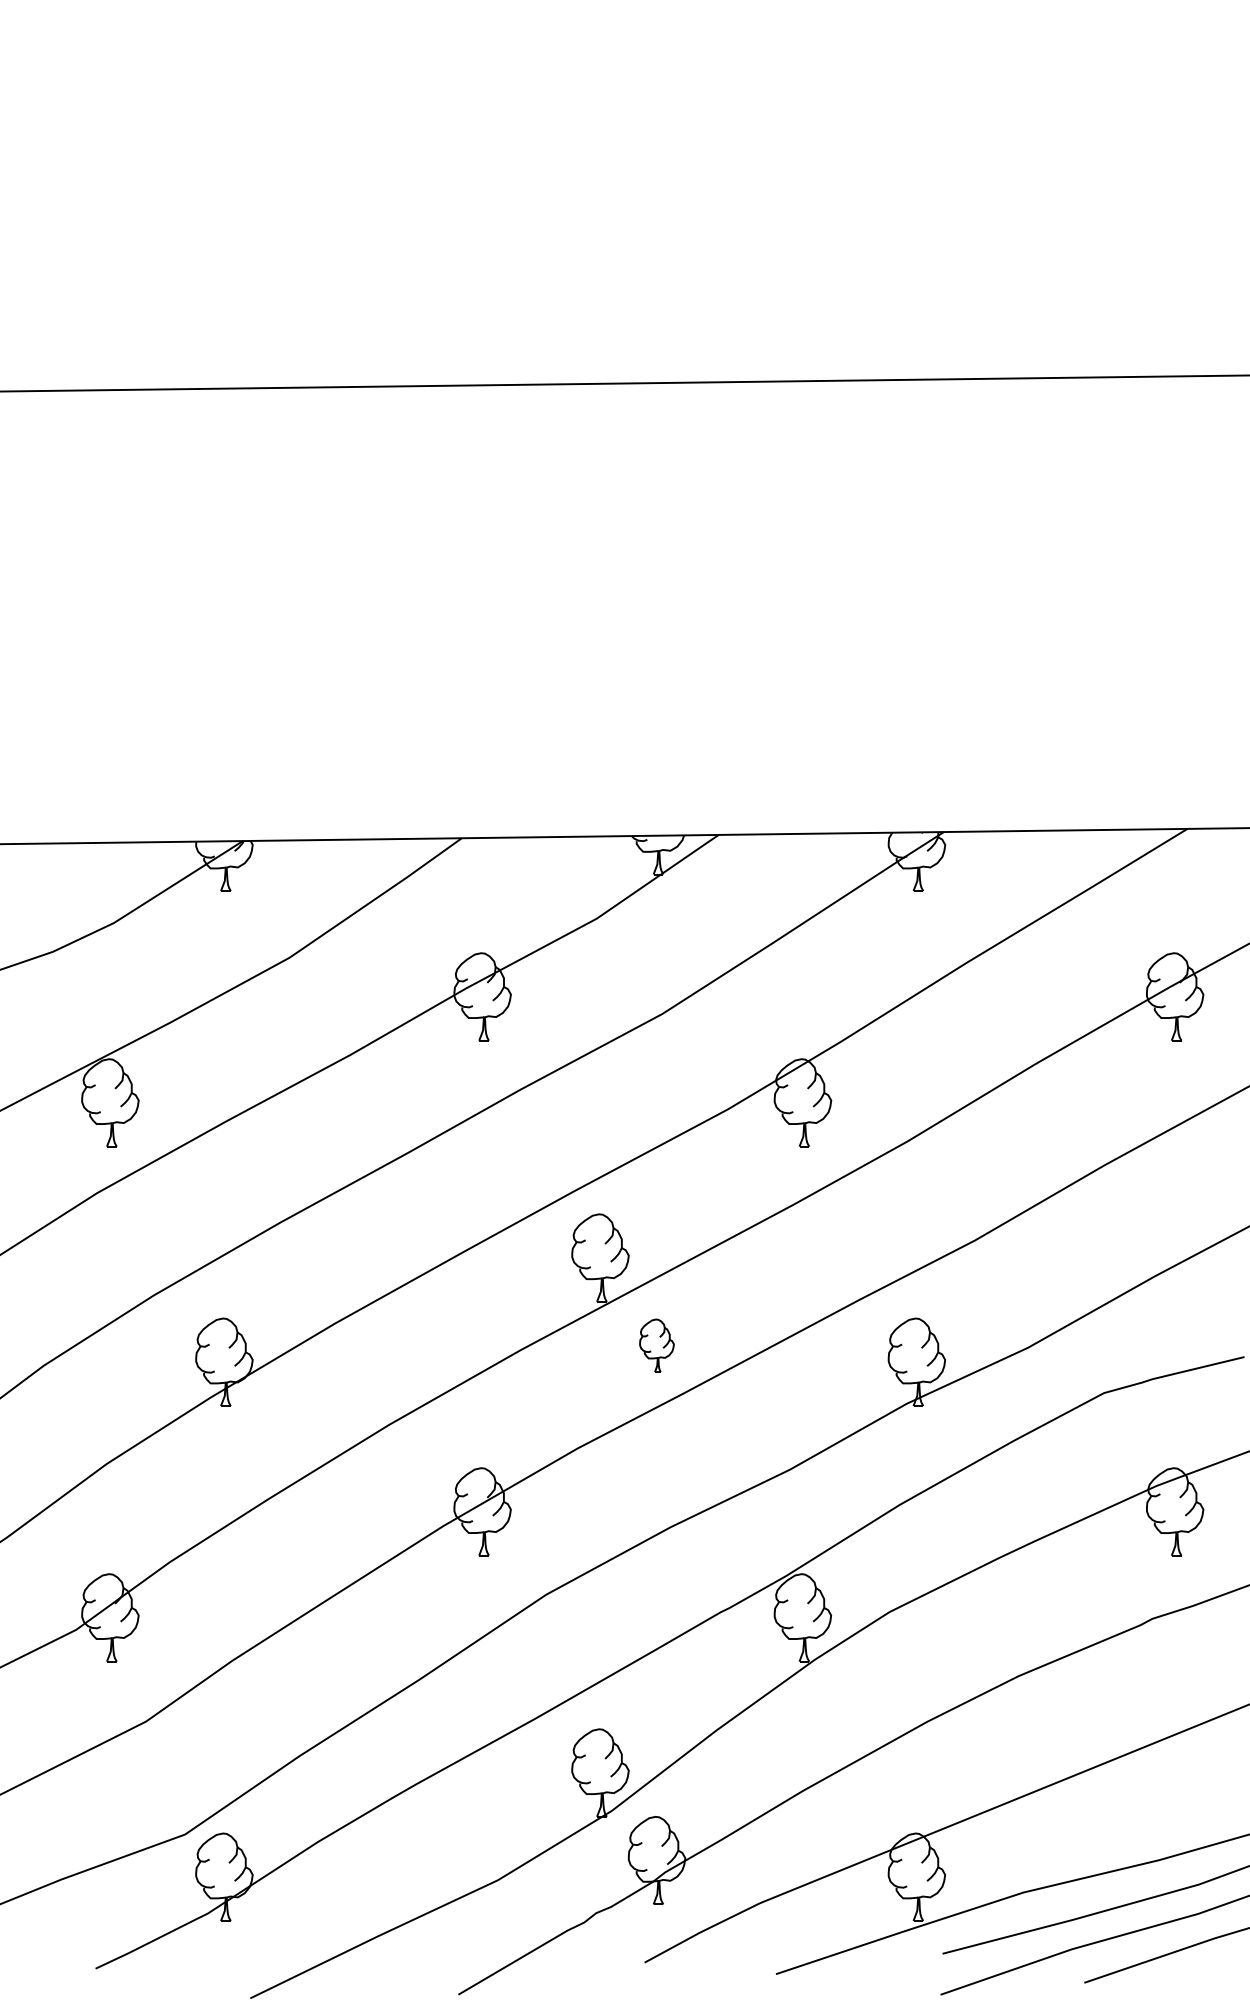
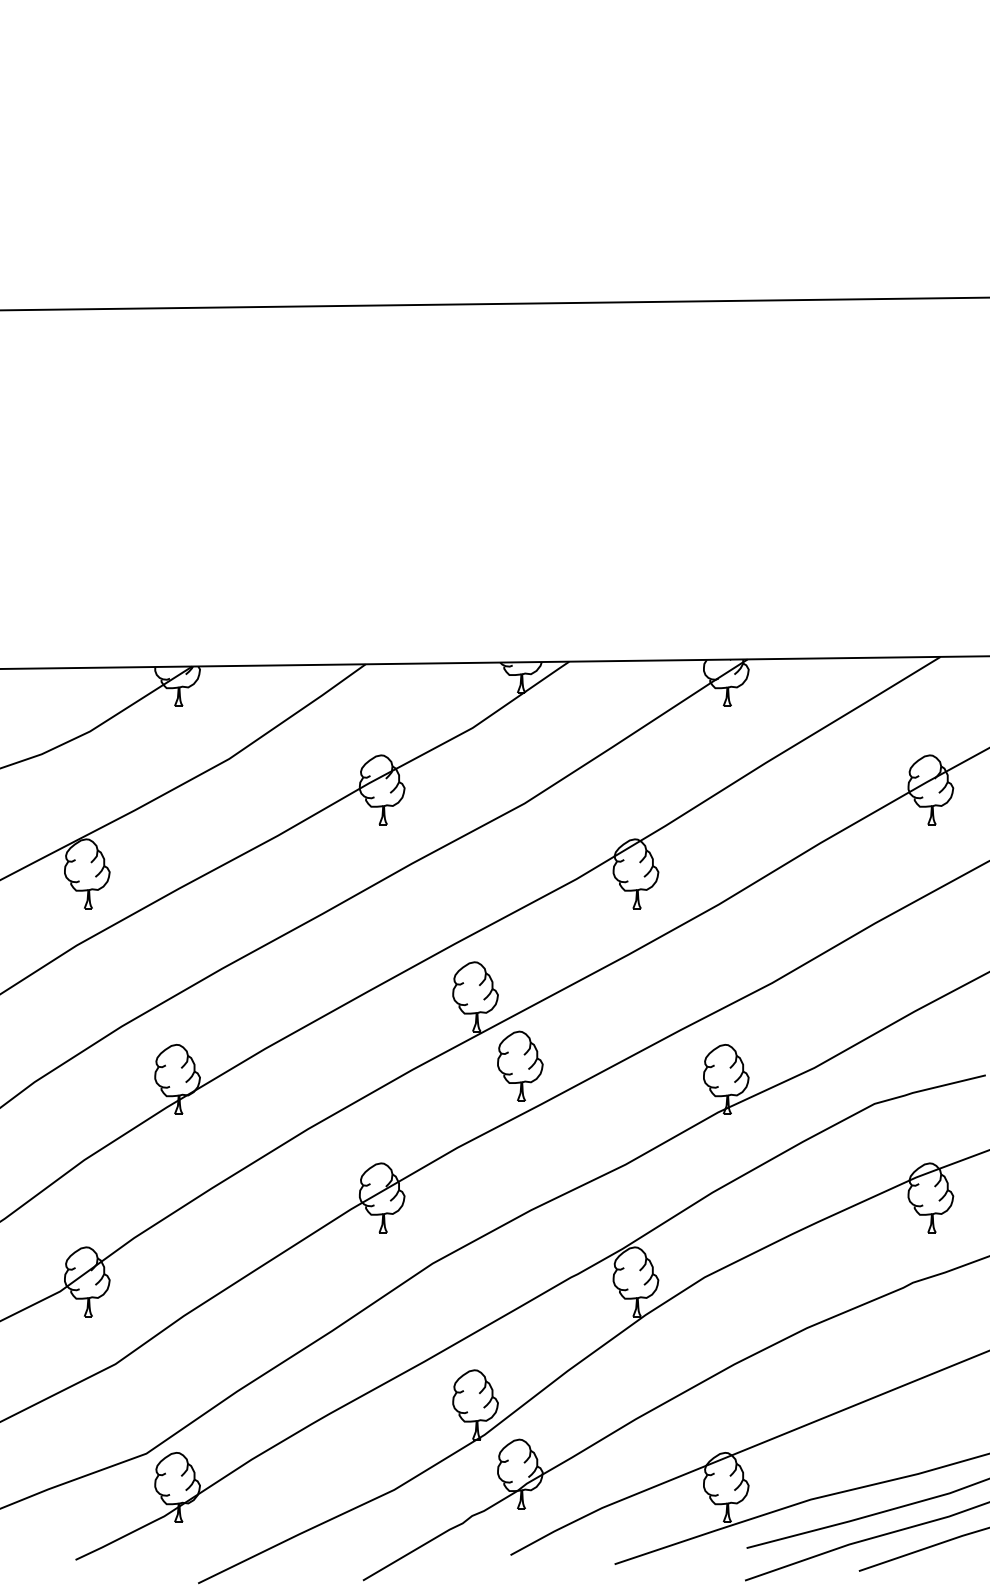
part: (656, 1345) -> (519, 1066), size x1.67

